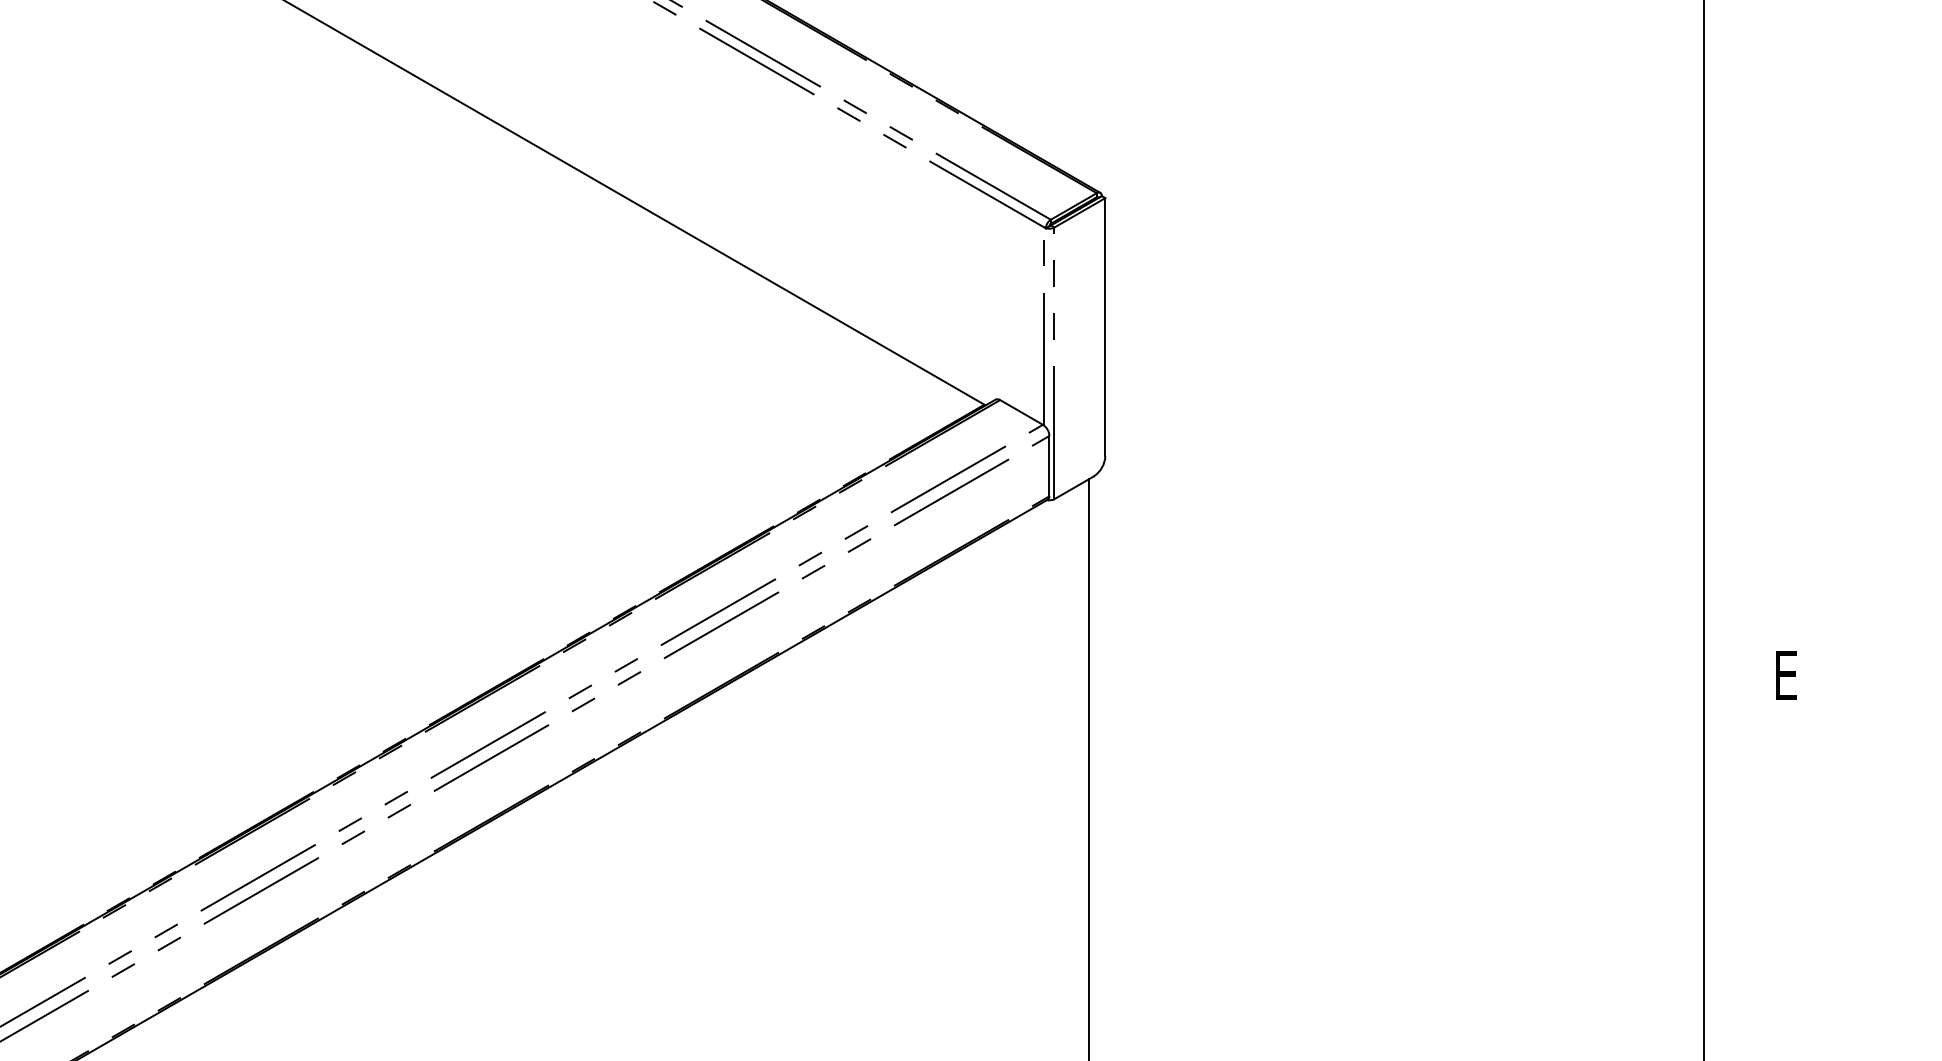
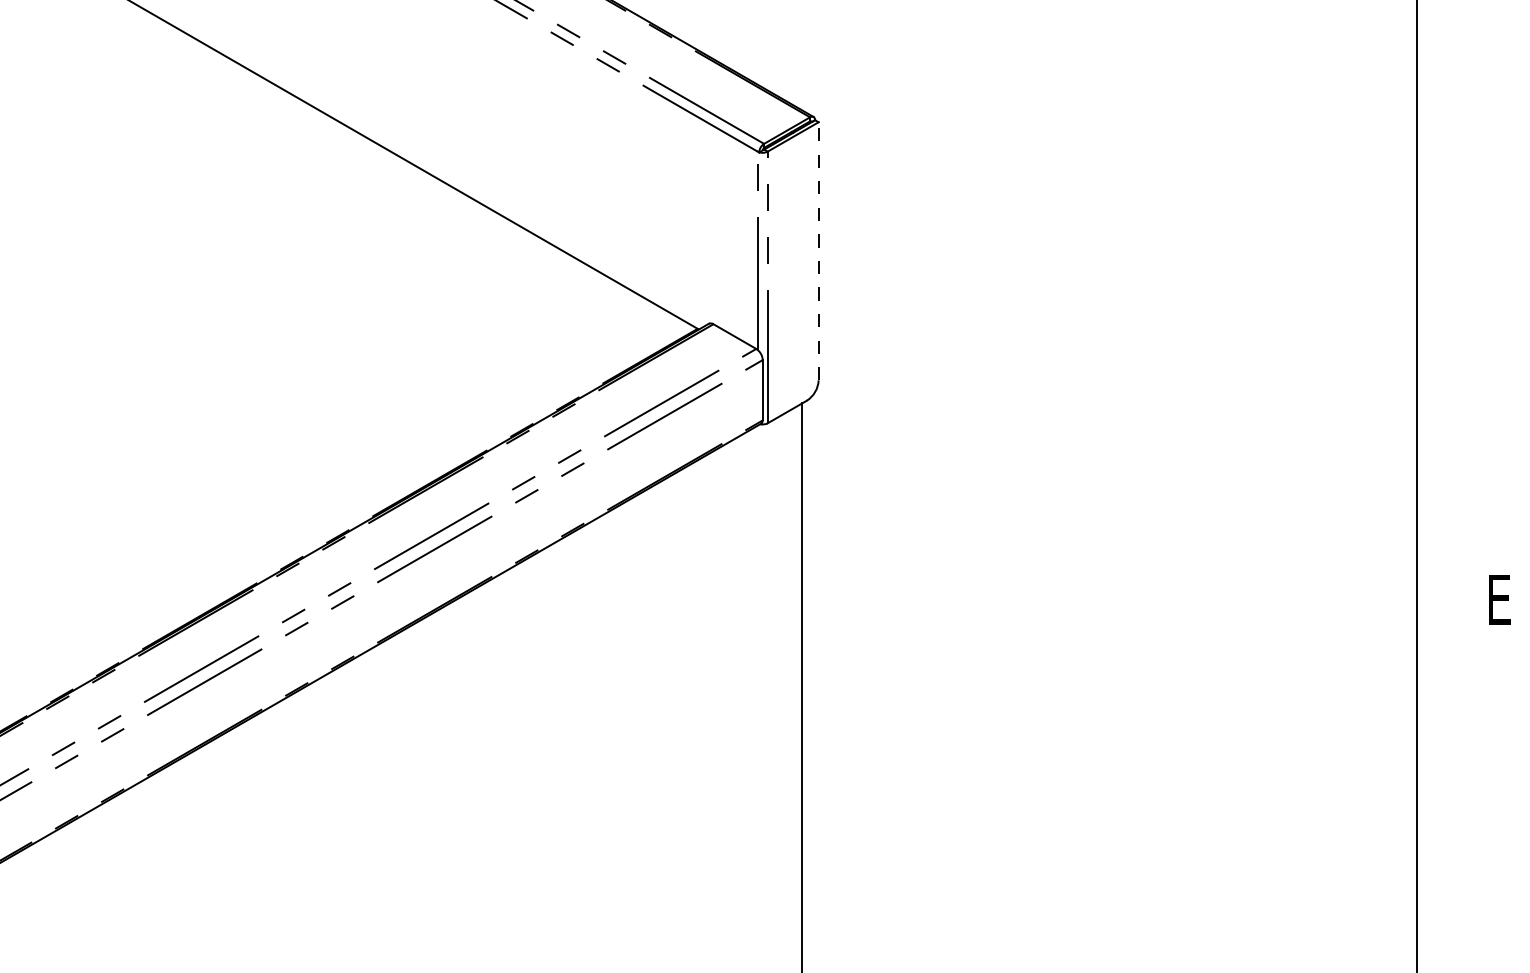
line: (1105, 326) -> (818, 250), solid -> dashed

